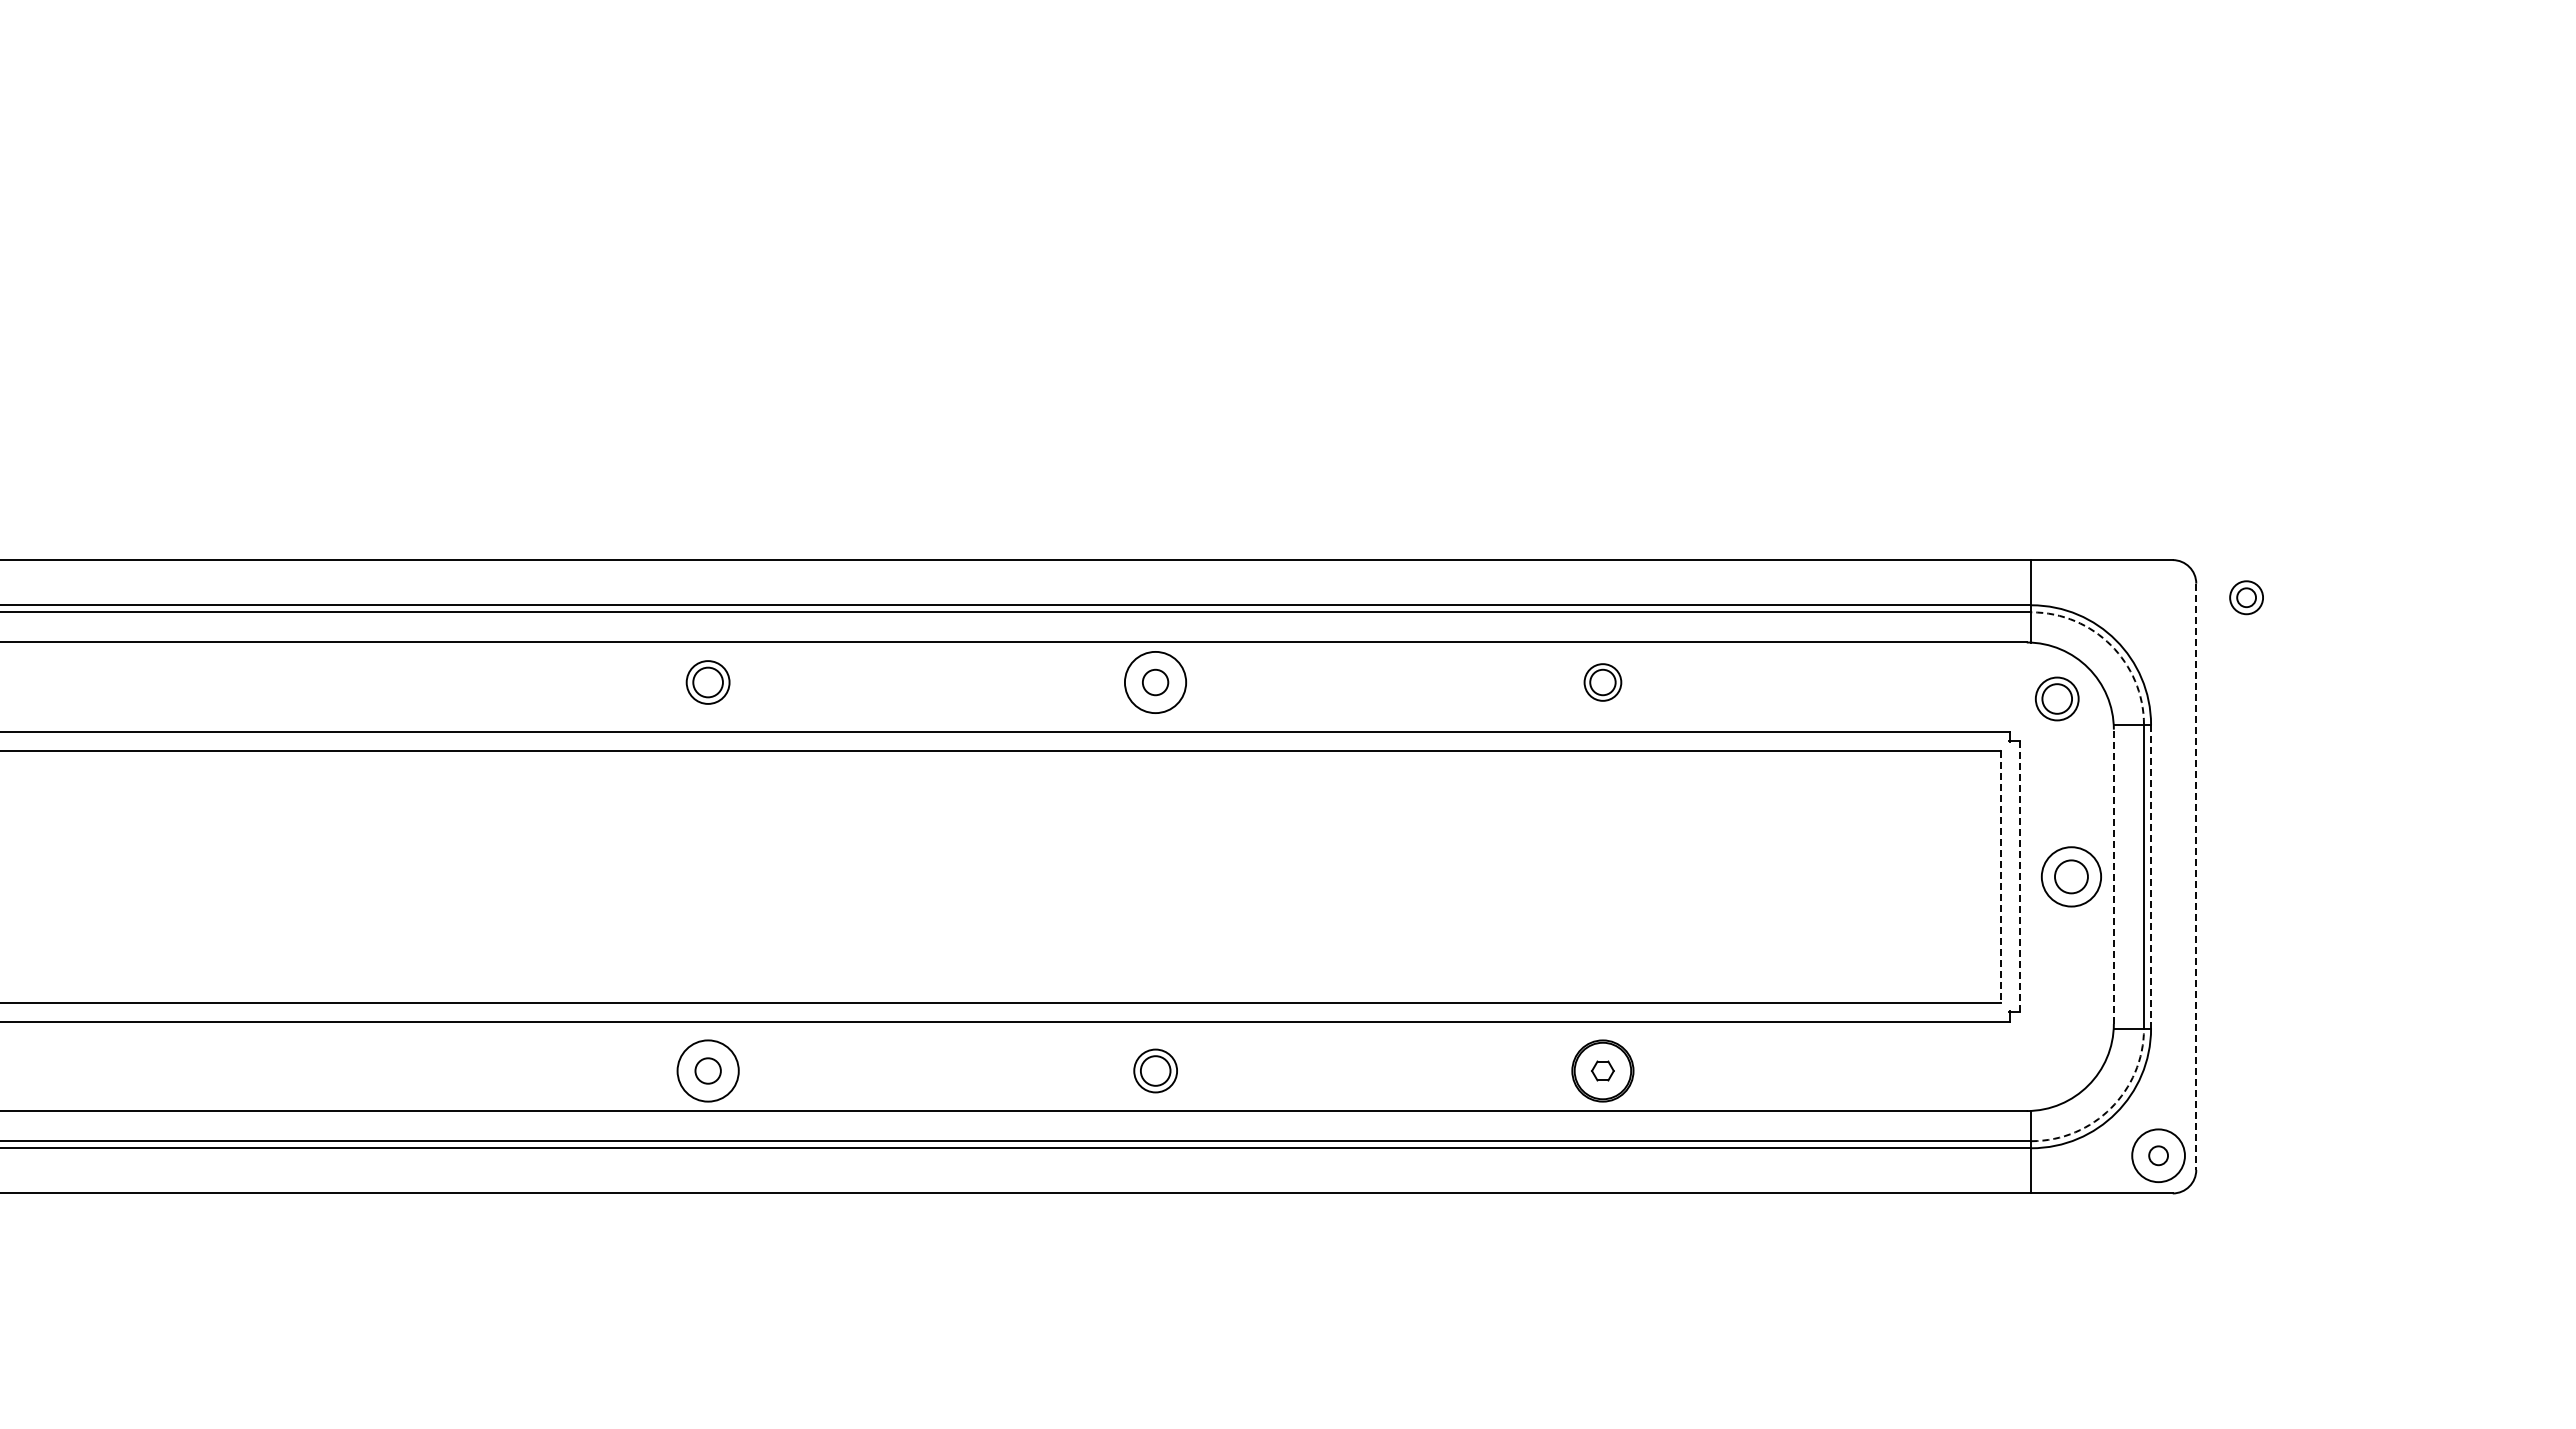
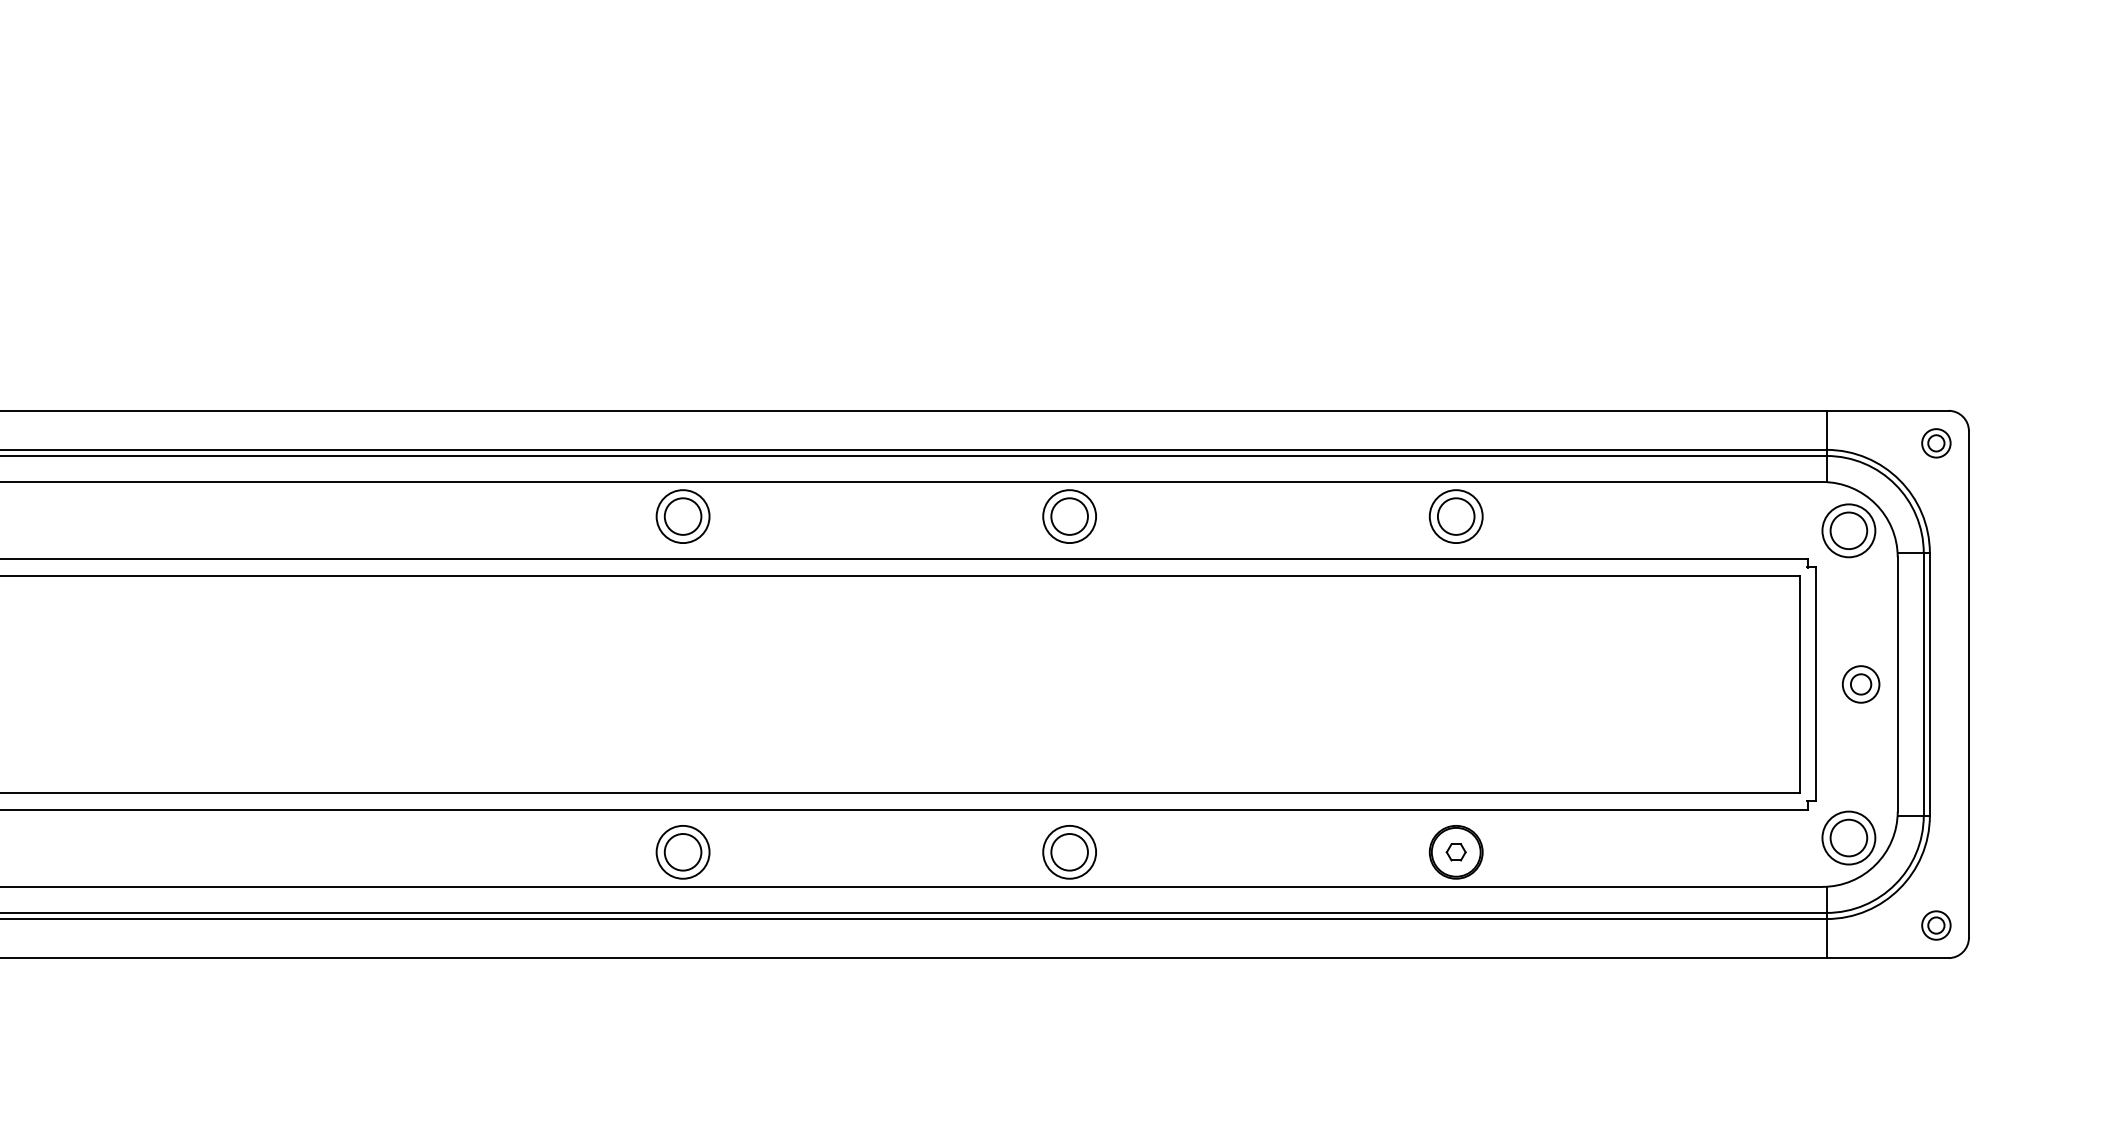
part: (2246, 597) -> (1936, 443), moved
arc: (2111, 645) -> (1895, 484), dashed -> solid
part: (707, 682) -> (682, 516), size x1.43
circle: (1155, 682) -> (1069, 516), size x1.67
part: (1602, 682) -> (1455, 516), size x1.67
part: (2056, 698) -> (1848, 530), size x1.43
line: (2000, 876) -> (1799, 684), dashed -> solid
part: (2071, 876) -> (1861, 684), size x0.71
line: (2113, 876) -> (1897, 684), dashed -> solid
line: (2151, 876) -> (1930, 684), dashed -> solid
line: (2019, 877) -> (1816, 685), dashed -> solid
line: (2196, 877) -> (1969, 685), dashed -> solid
part: (2056, 1054) -> (1848, 838), added
circle: (708, 1070) -> (683, 851), size x1.67
part: (1155, 1070) -> (1069, 851), size x1.43
arc: (2111, 1108) -> (1895, 884), dashed -> solid
circle: (2158, 1155) -> (1936, 925), size x0.62

